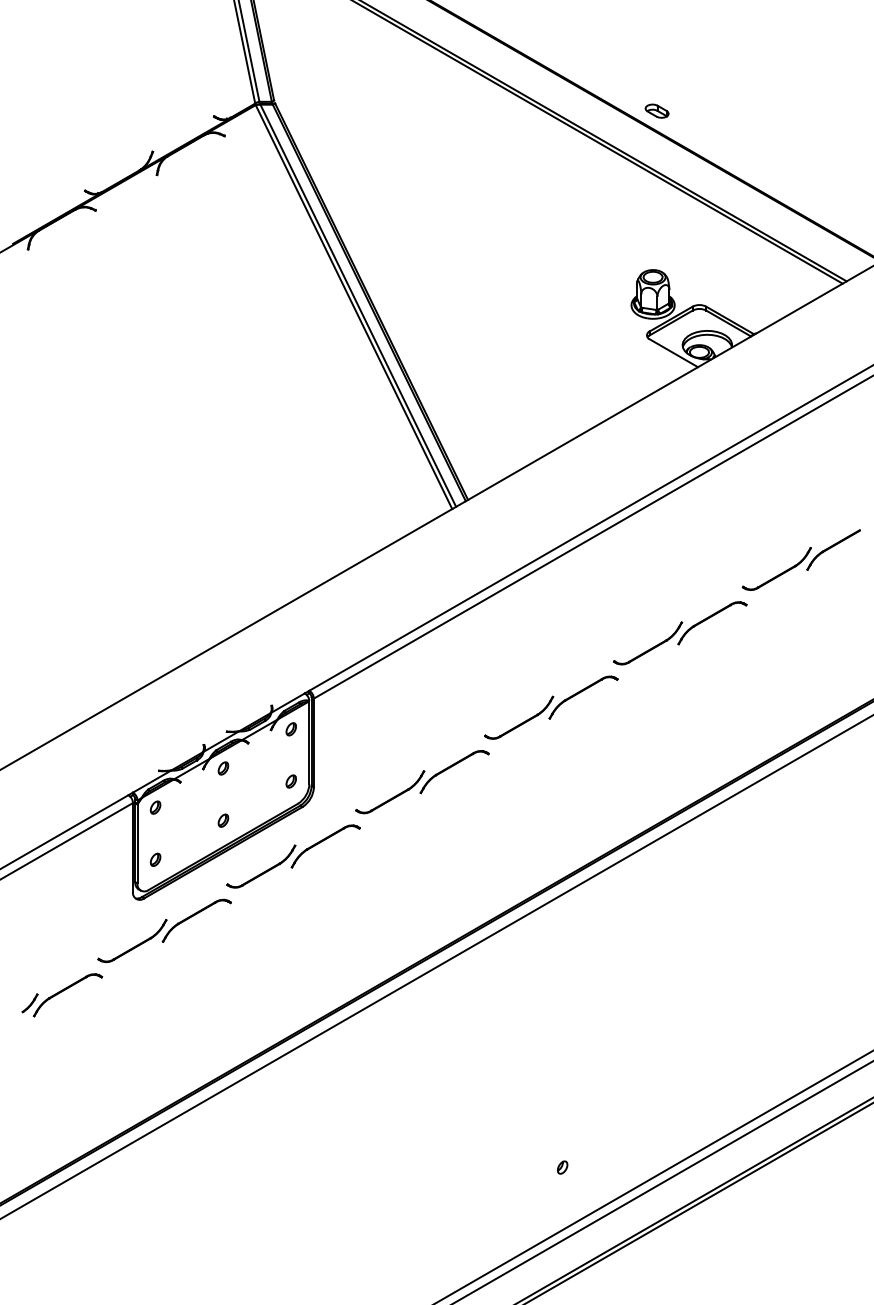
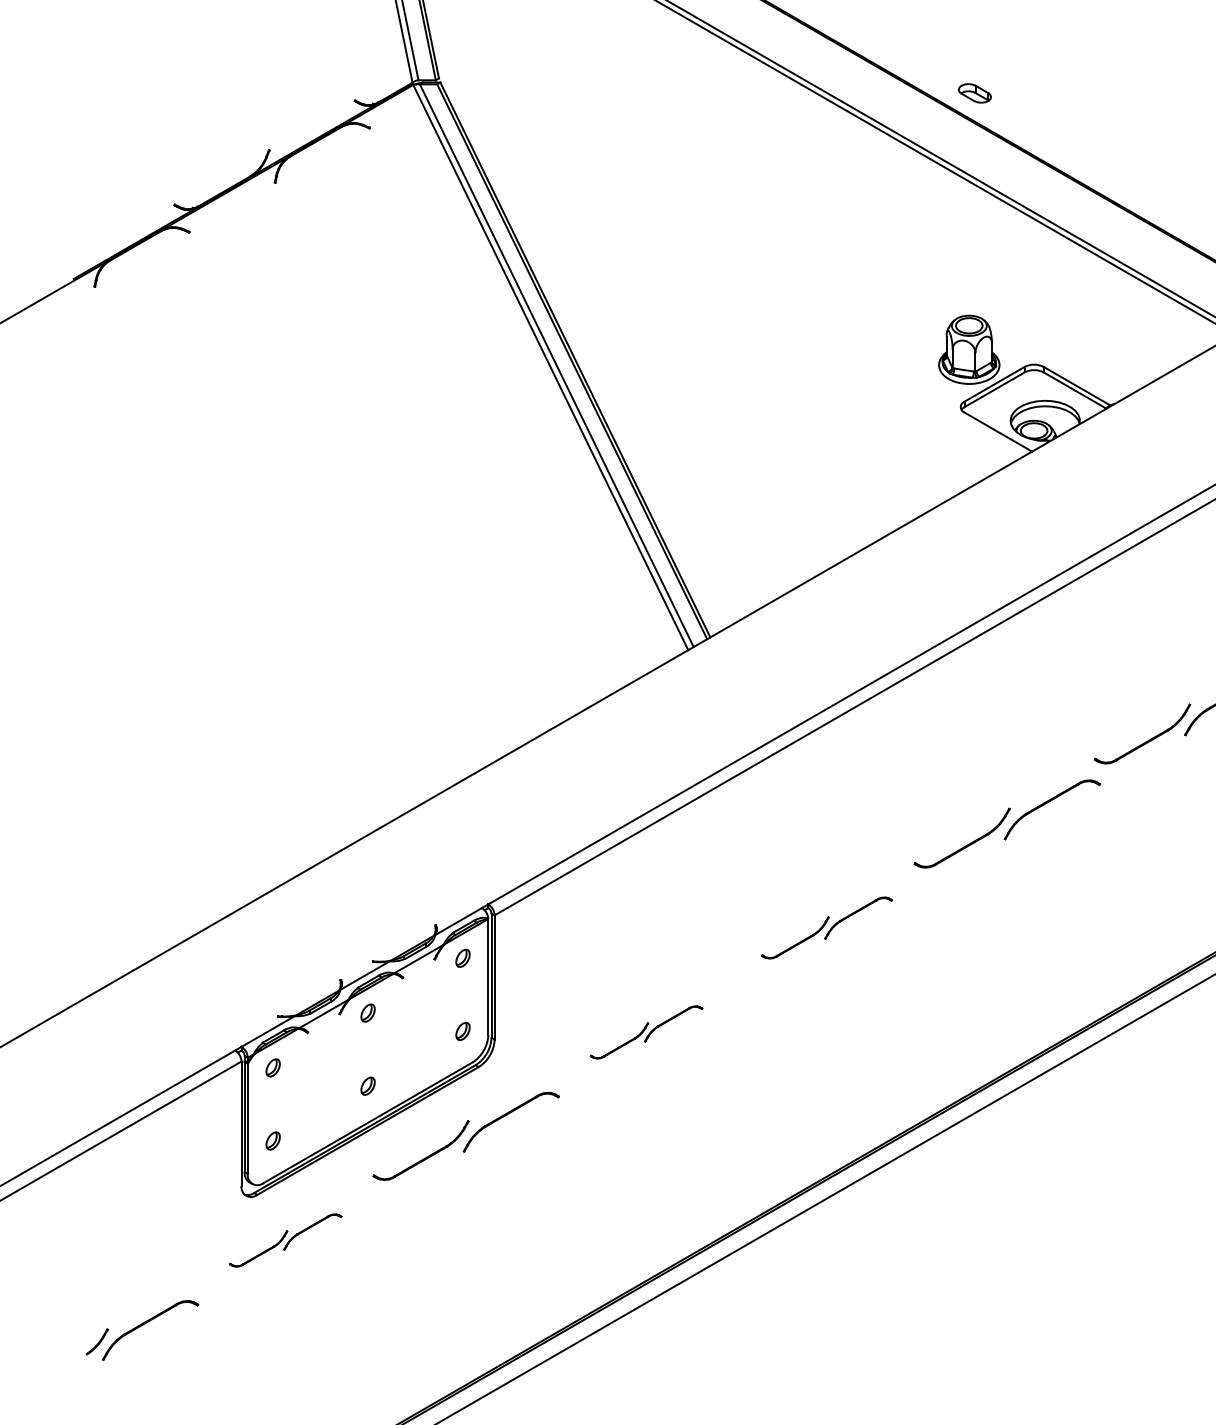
part: (551, 707) -> (827, 927), size x0.7
part: (422, 782) -> (646, 1032), size x0.6
part: (164, 930) -> (285, 1239), size x0.6

